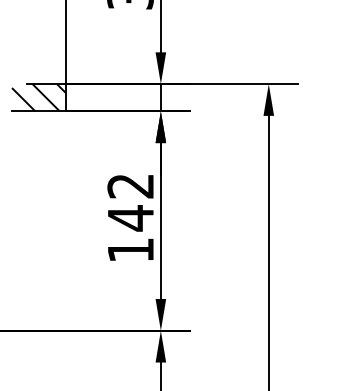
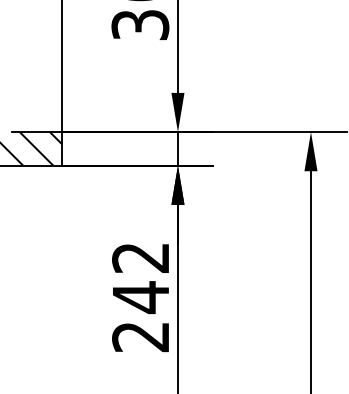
text: (130, 250) -> (140, 337), 142 -> 242

